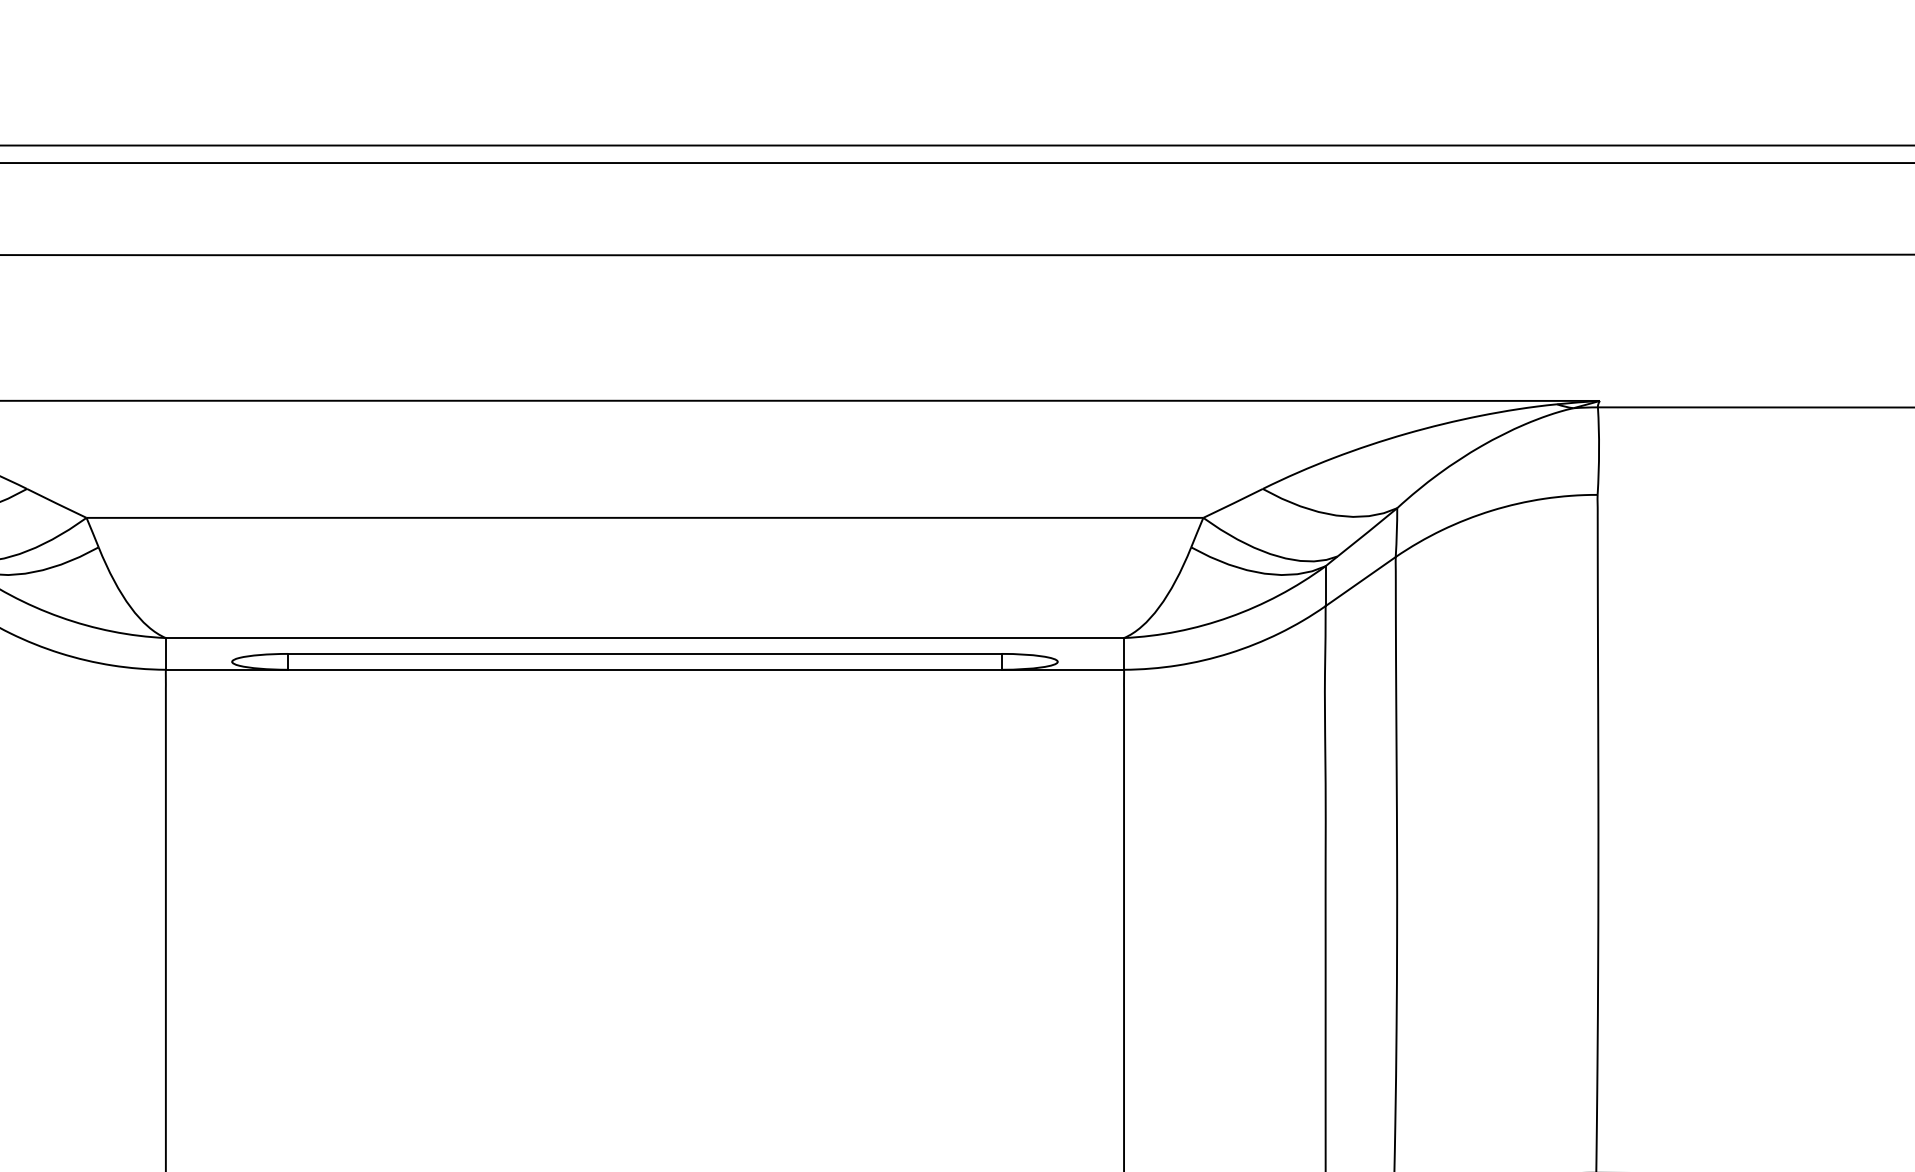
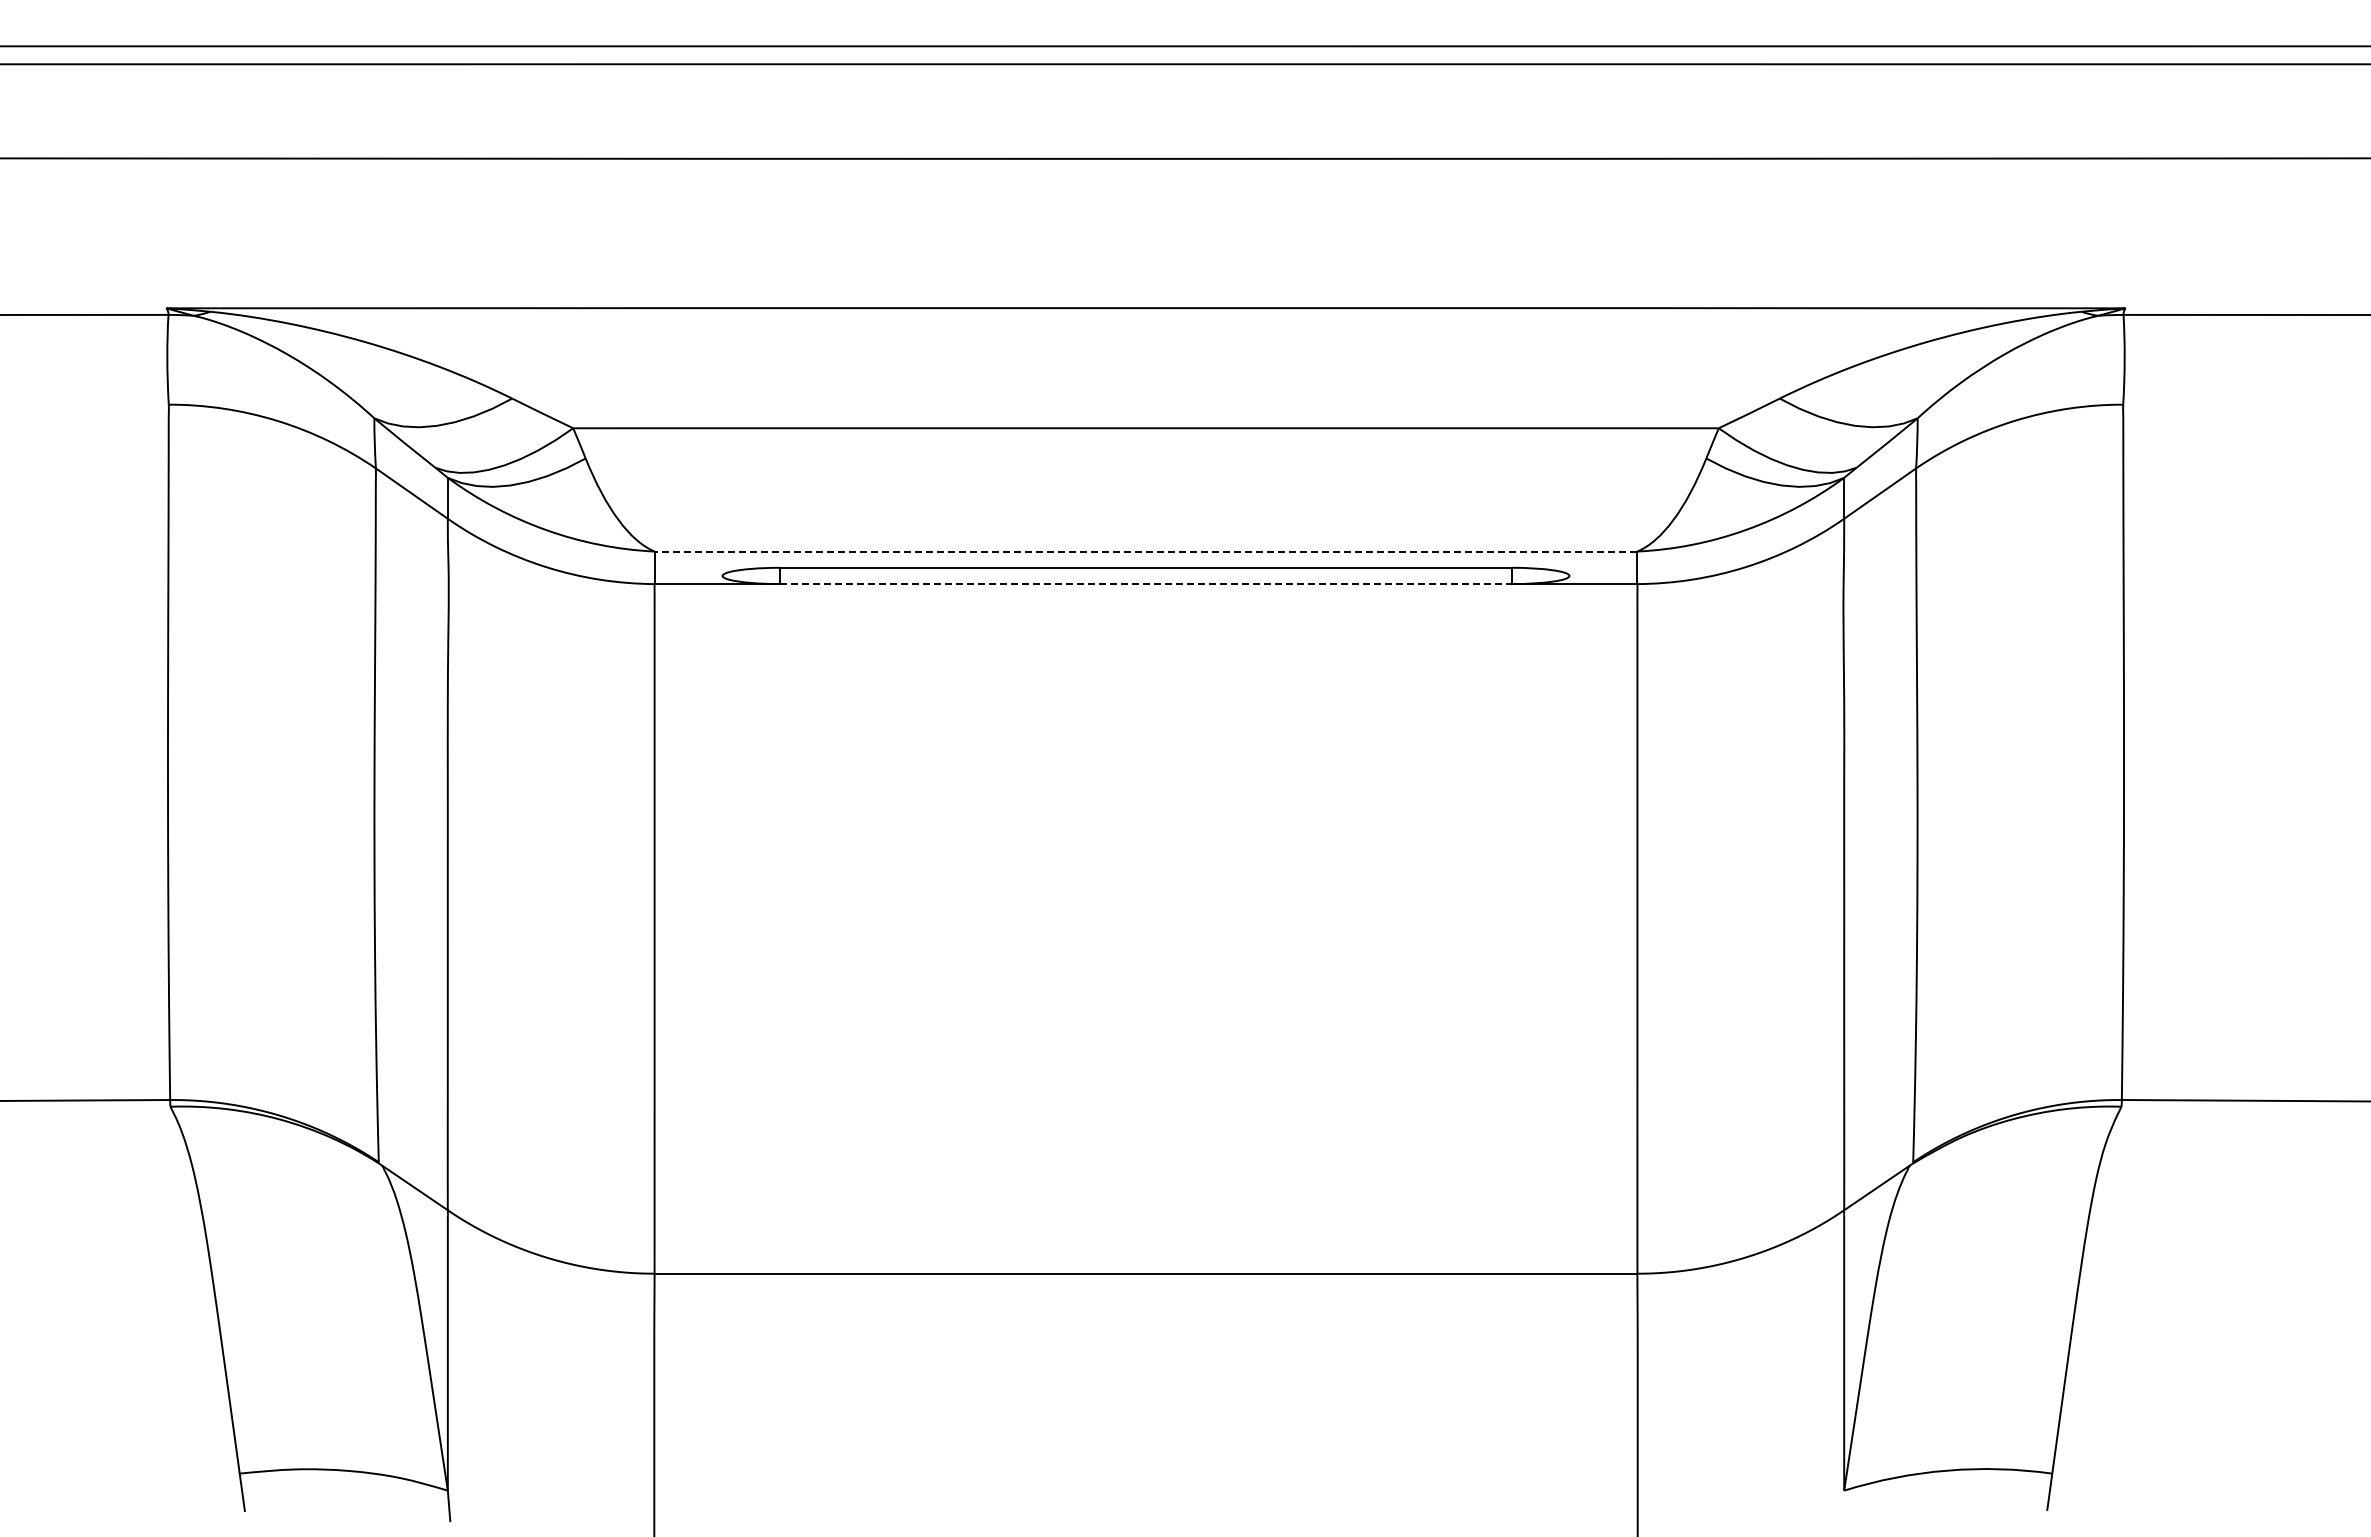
line: (644, 638) -> (1145, 551), solid -> dashed
line: (645, 670) -> (1146, 584), solid -> dashed

